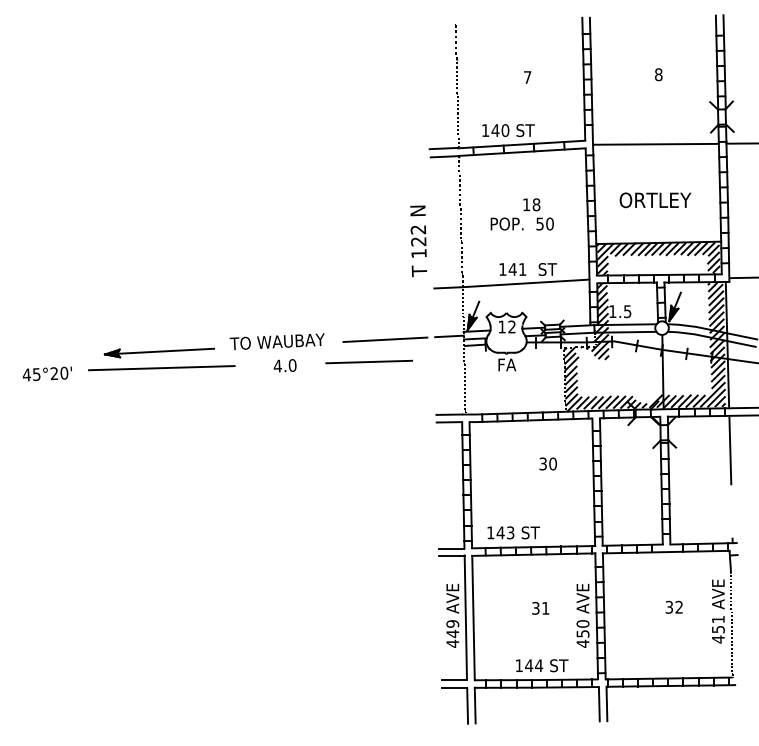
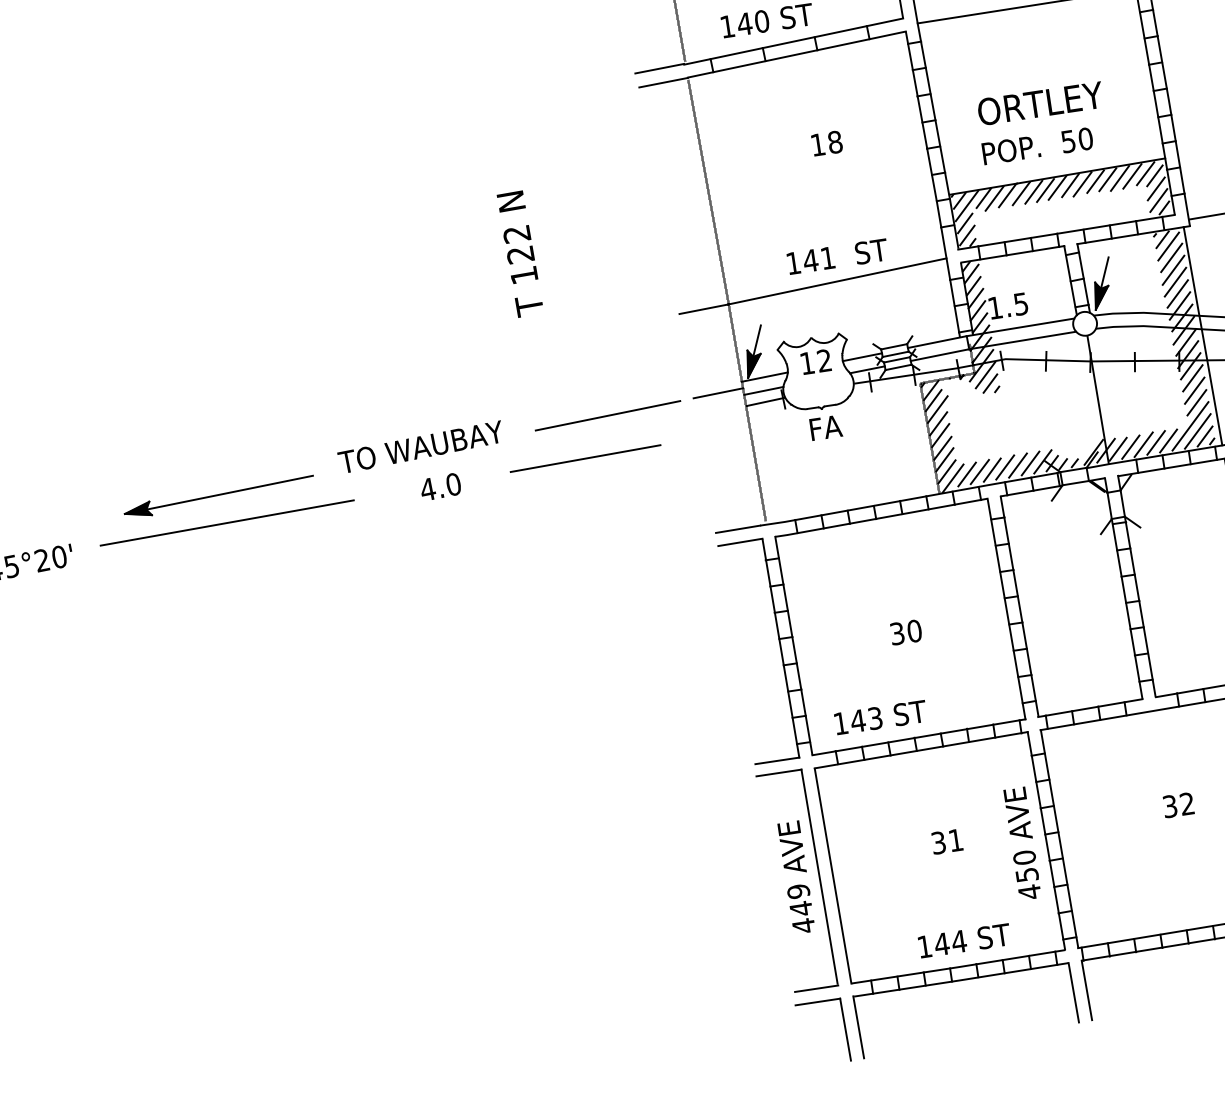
text: (521, 223) -> (1036, 145), moved
text: (418, 241) -> (520, 254), moved
text: (547, 463) -> (904, 631), moved

